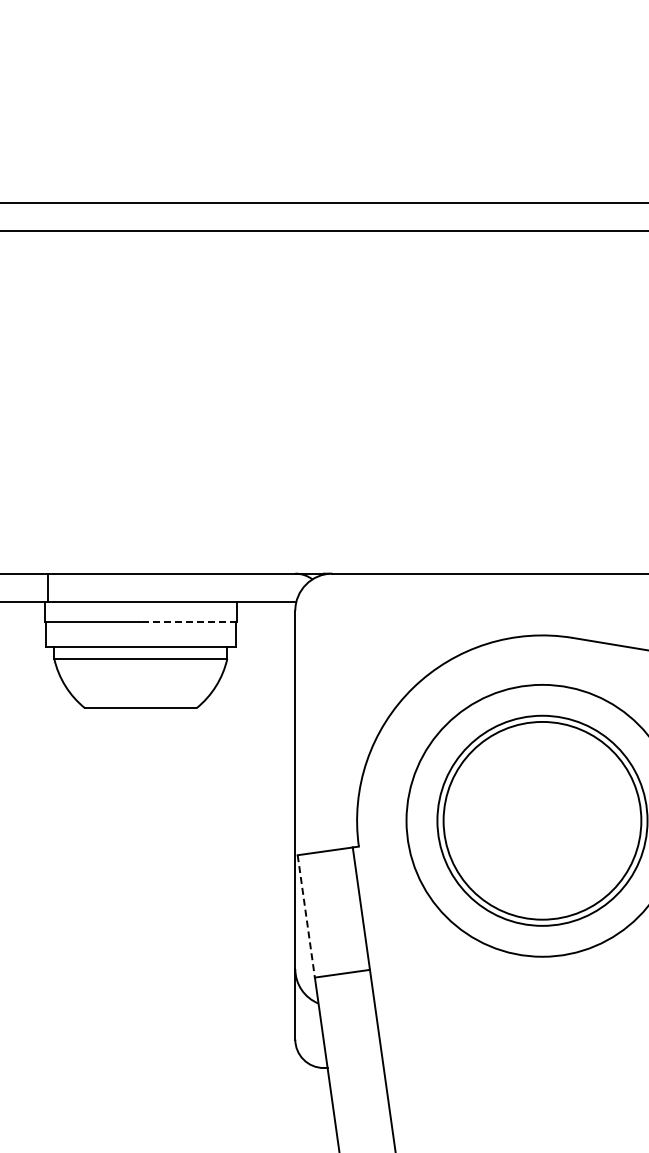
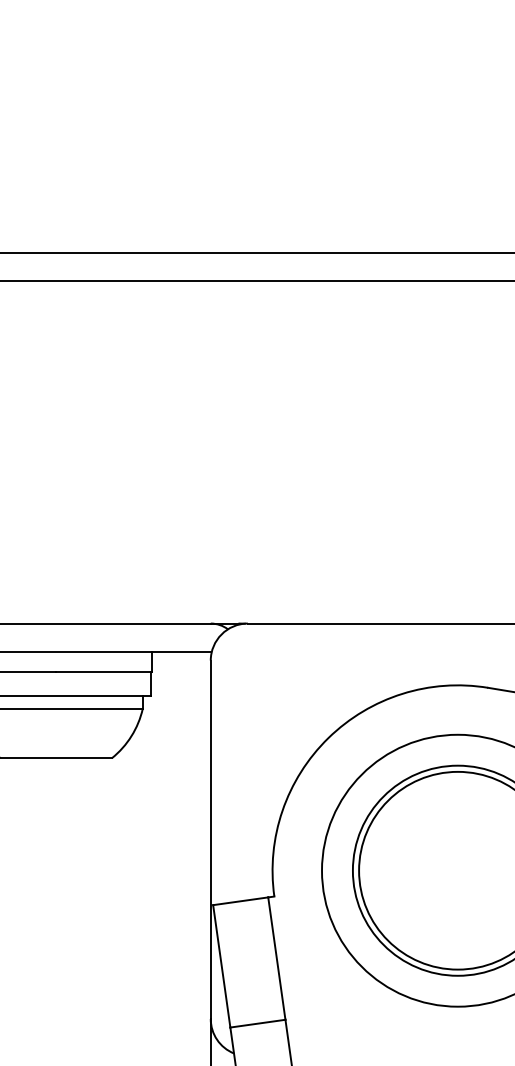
line: (188, 621) -> (103, 671), dashed -> solid
line: (306, 916) -> (221, 966), dashed -> solid

